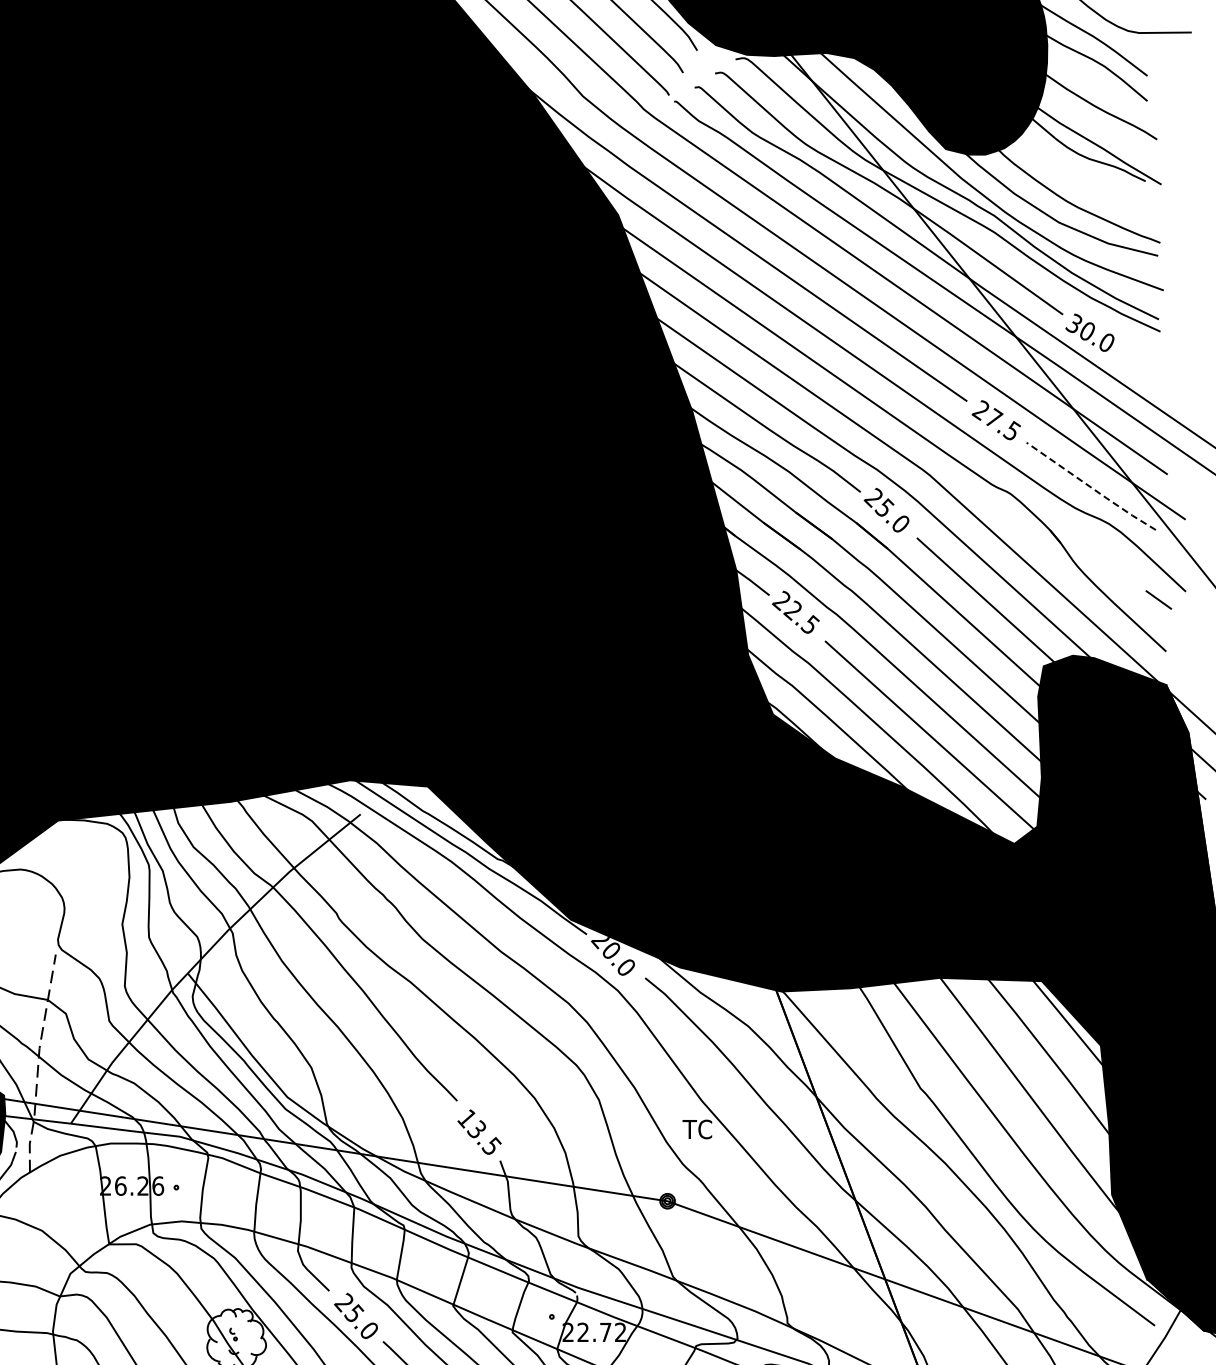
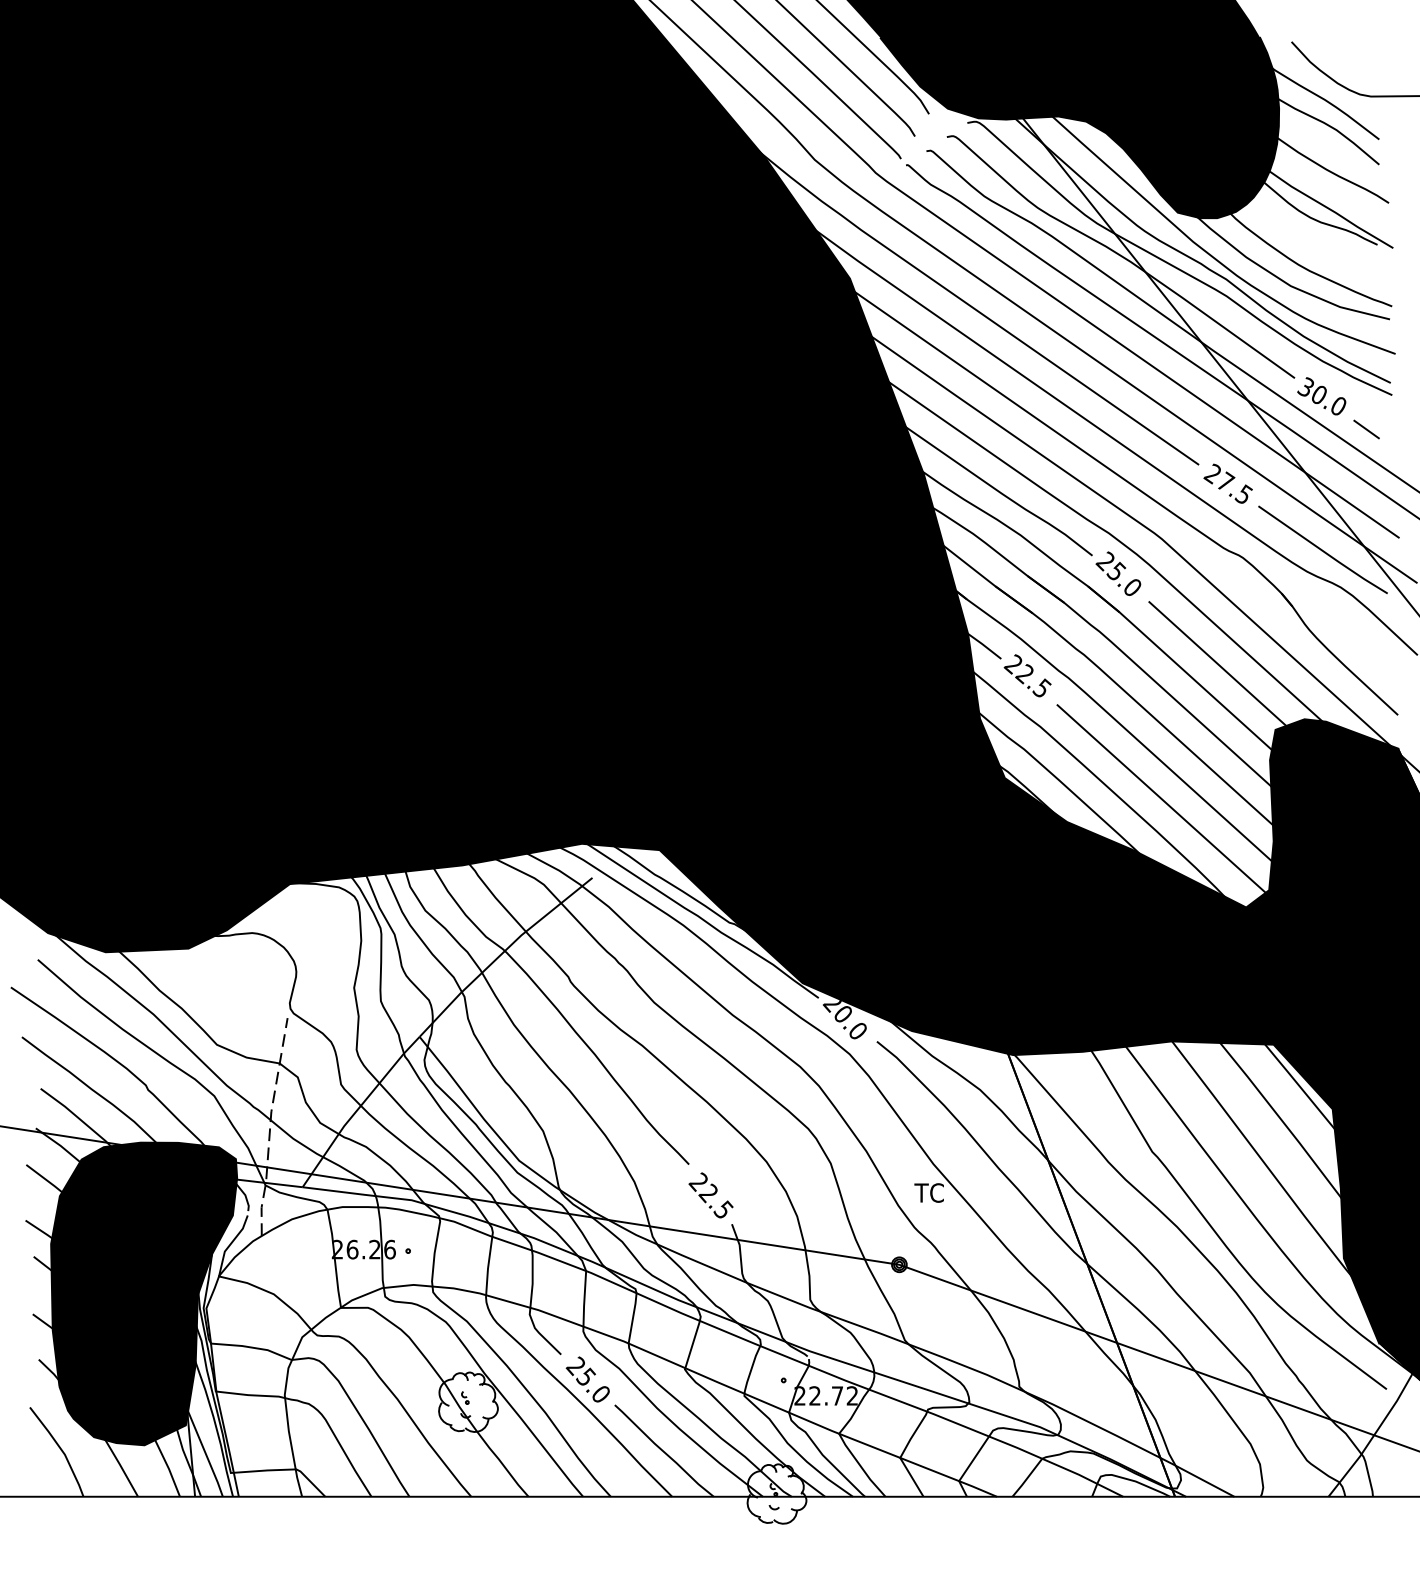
line: (1091, 487) -> (1323, 551), dashed -> solid
line: (1158, 599) -> (1366, 429), moved
text: (470, 1123) -> (702, 1187), 13.5 -> 22.5

